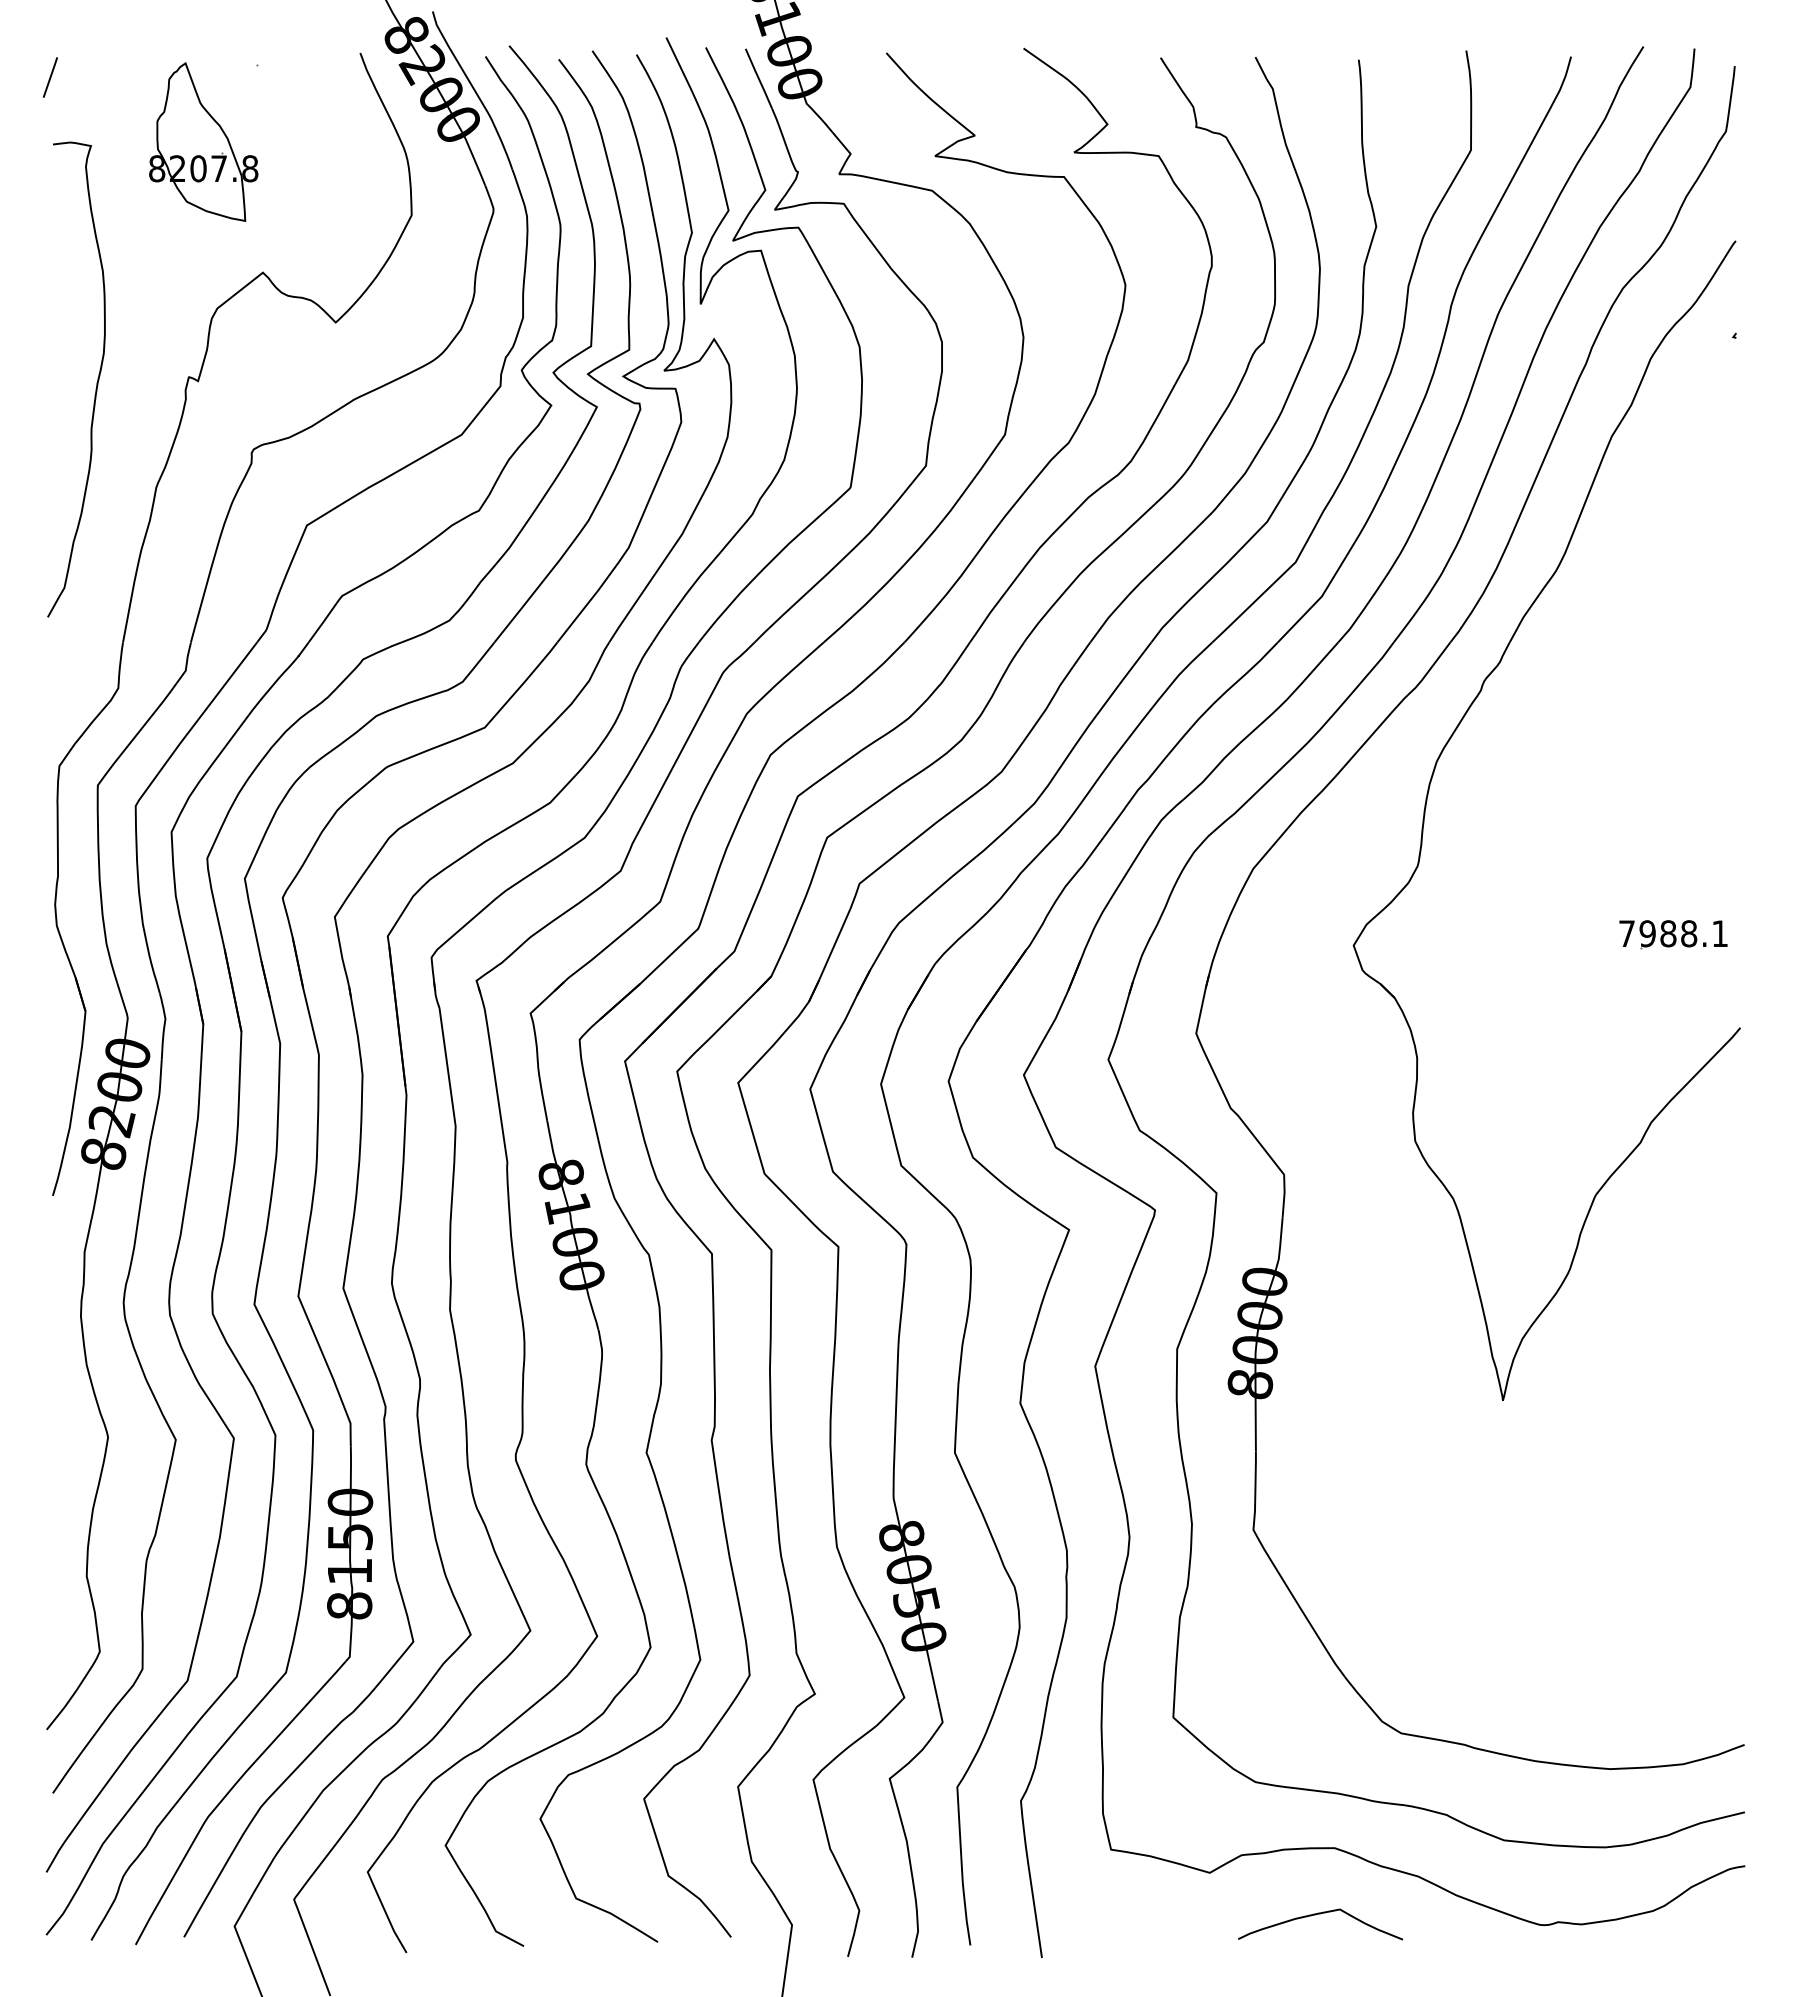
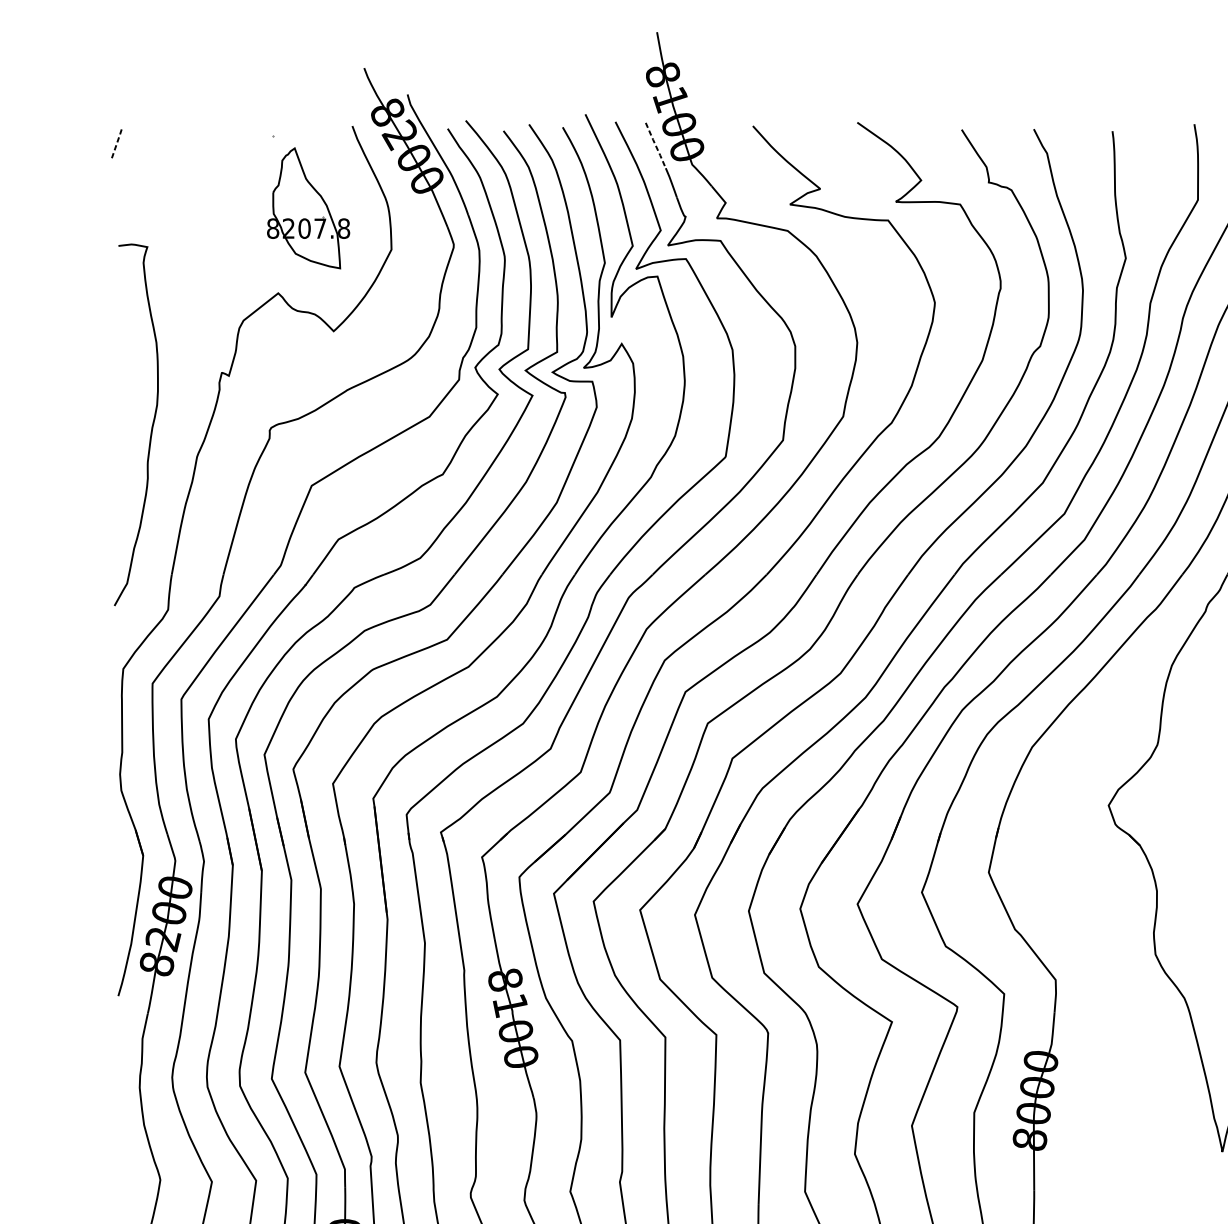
line: (50, 77) -> (116, 144), solid -> dashed
line: (758, 78) -> (655, 145), solid -> dashed
part: (203, 141) -> (308, 207), moved
curve: (96, 382) -> (151, 427), moved

